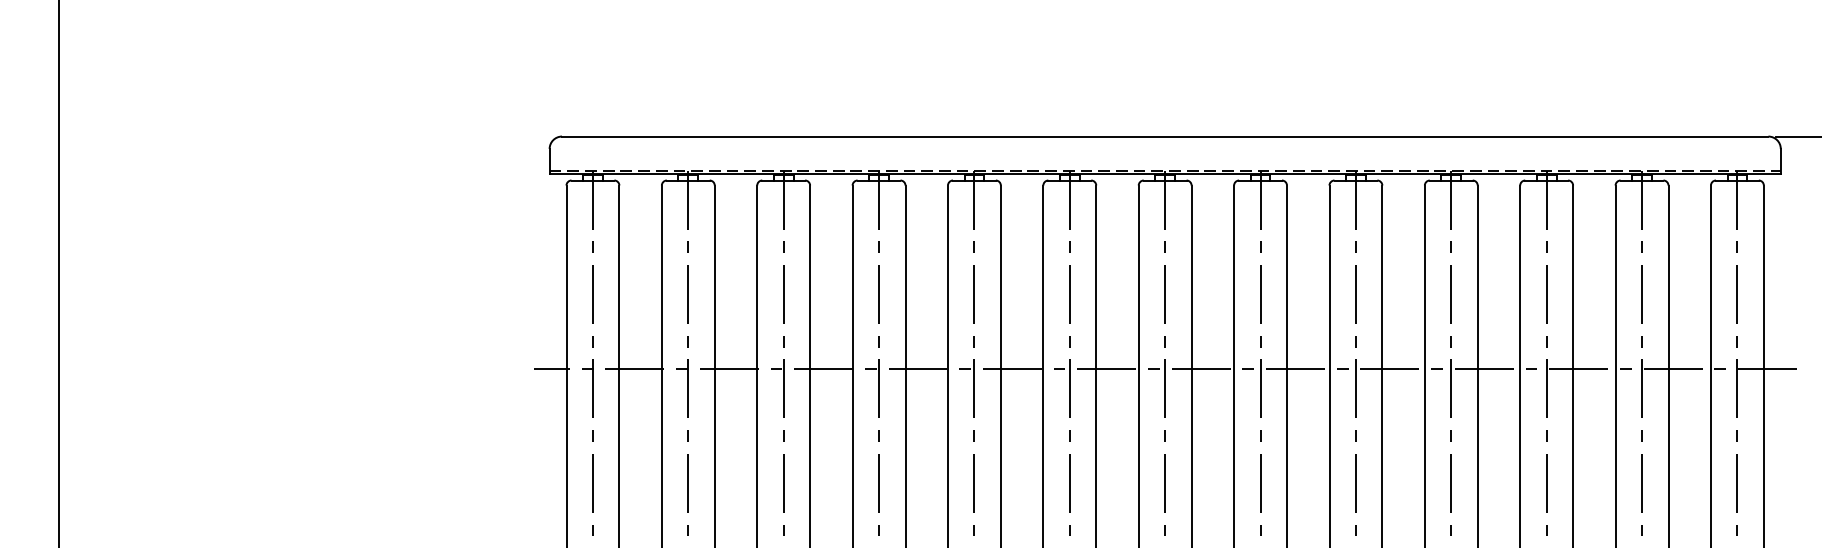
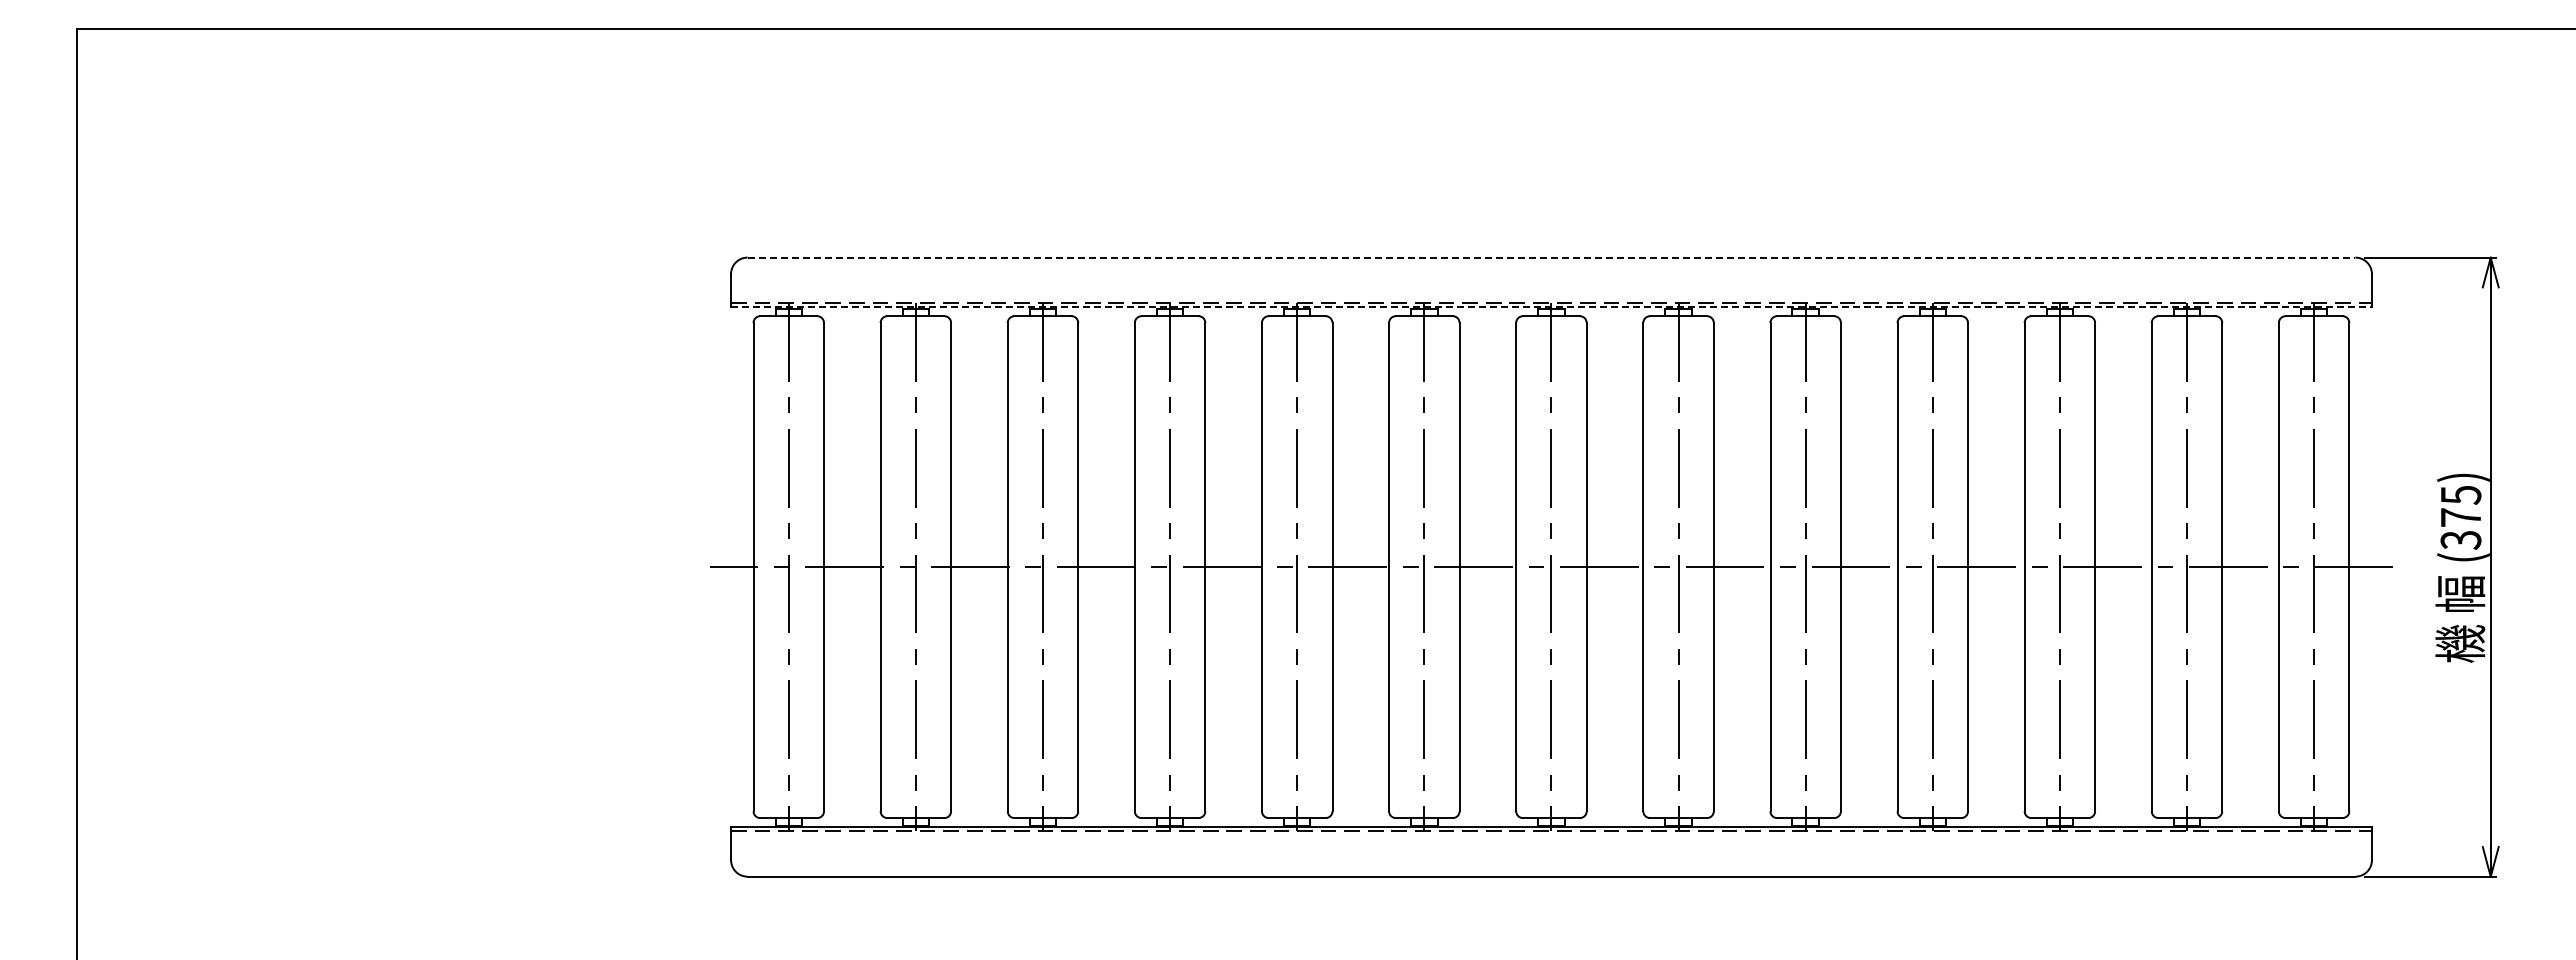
line: (1165, 136) -> (1551, 257), solid -> dashed
line: (1165, 173) -> (1552, 307), solid -> dashed

